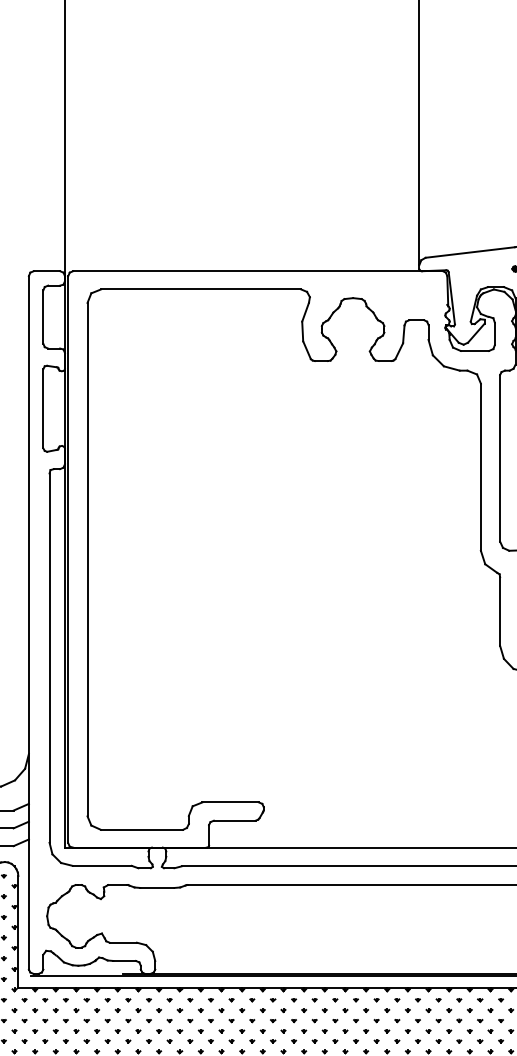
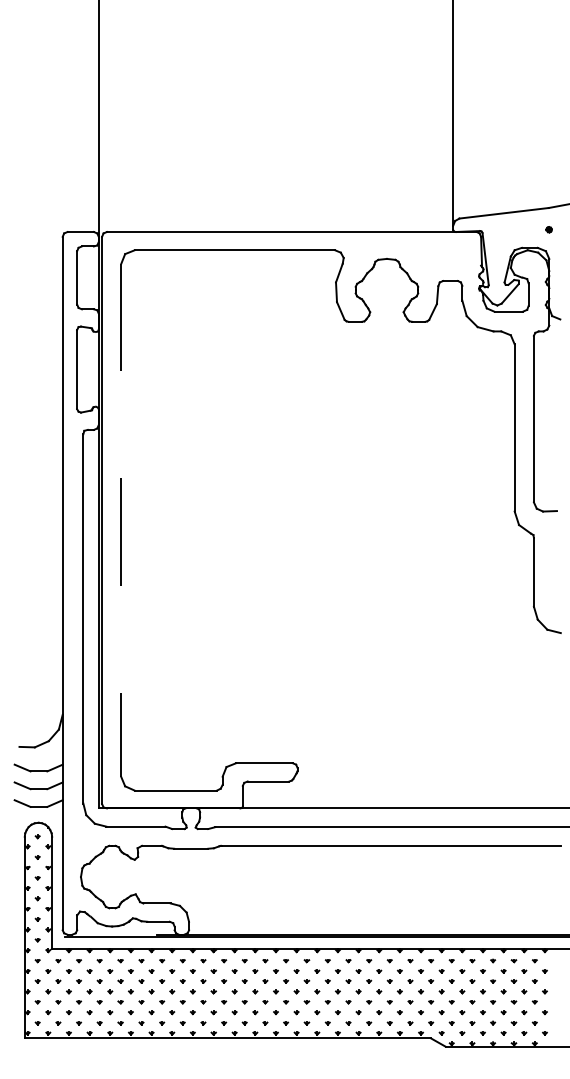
line: (87, 559) -> (121, 520), solid -> dashed

